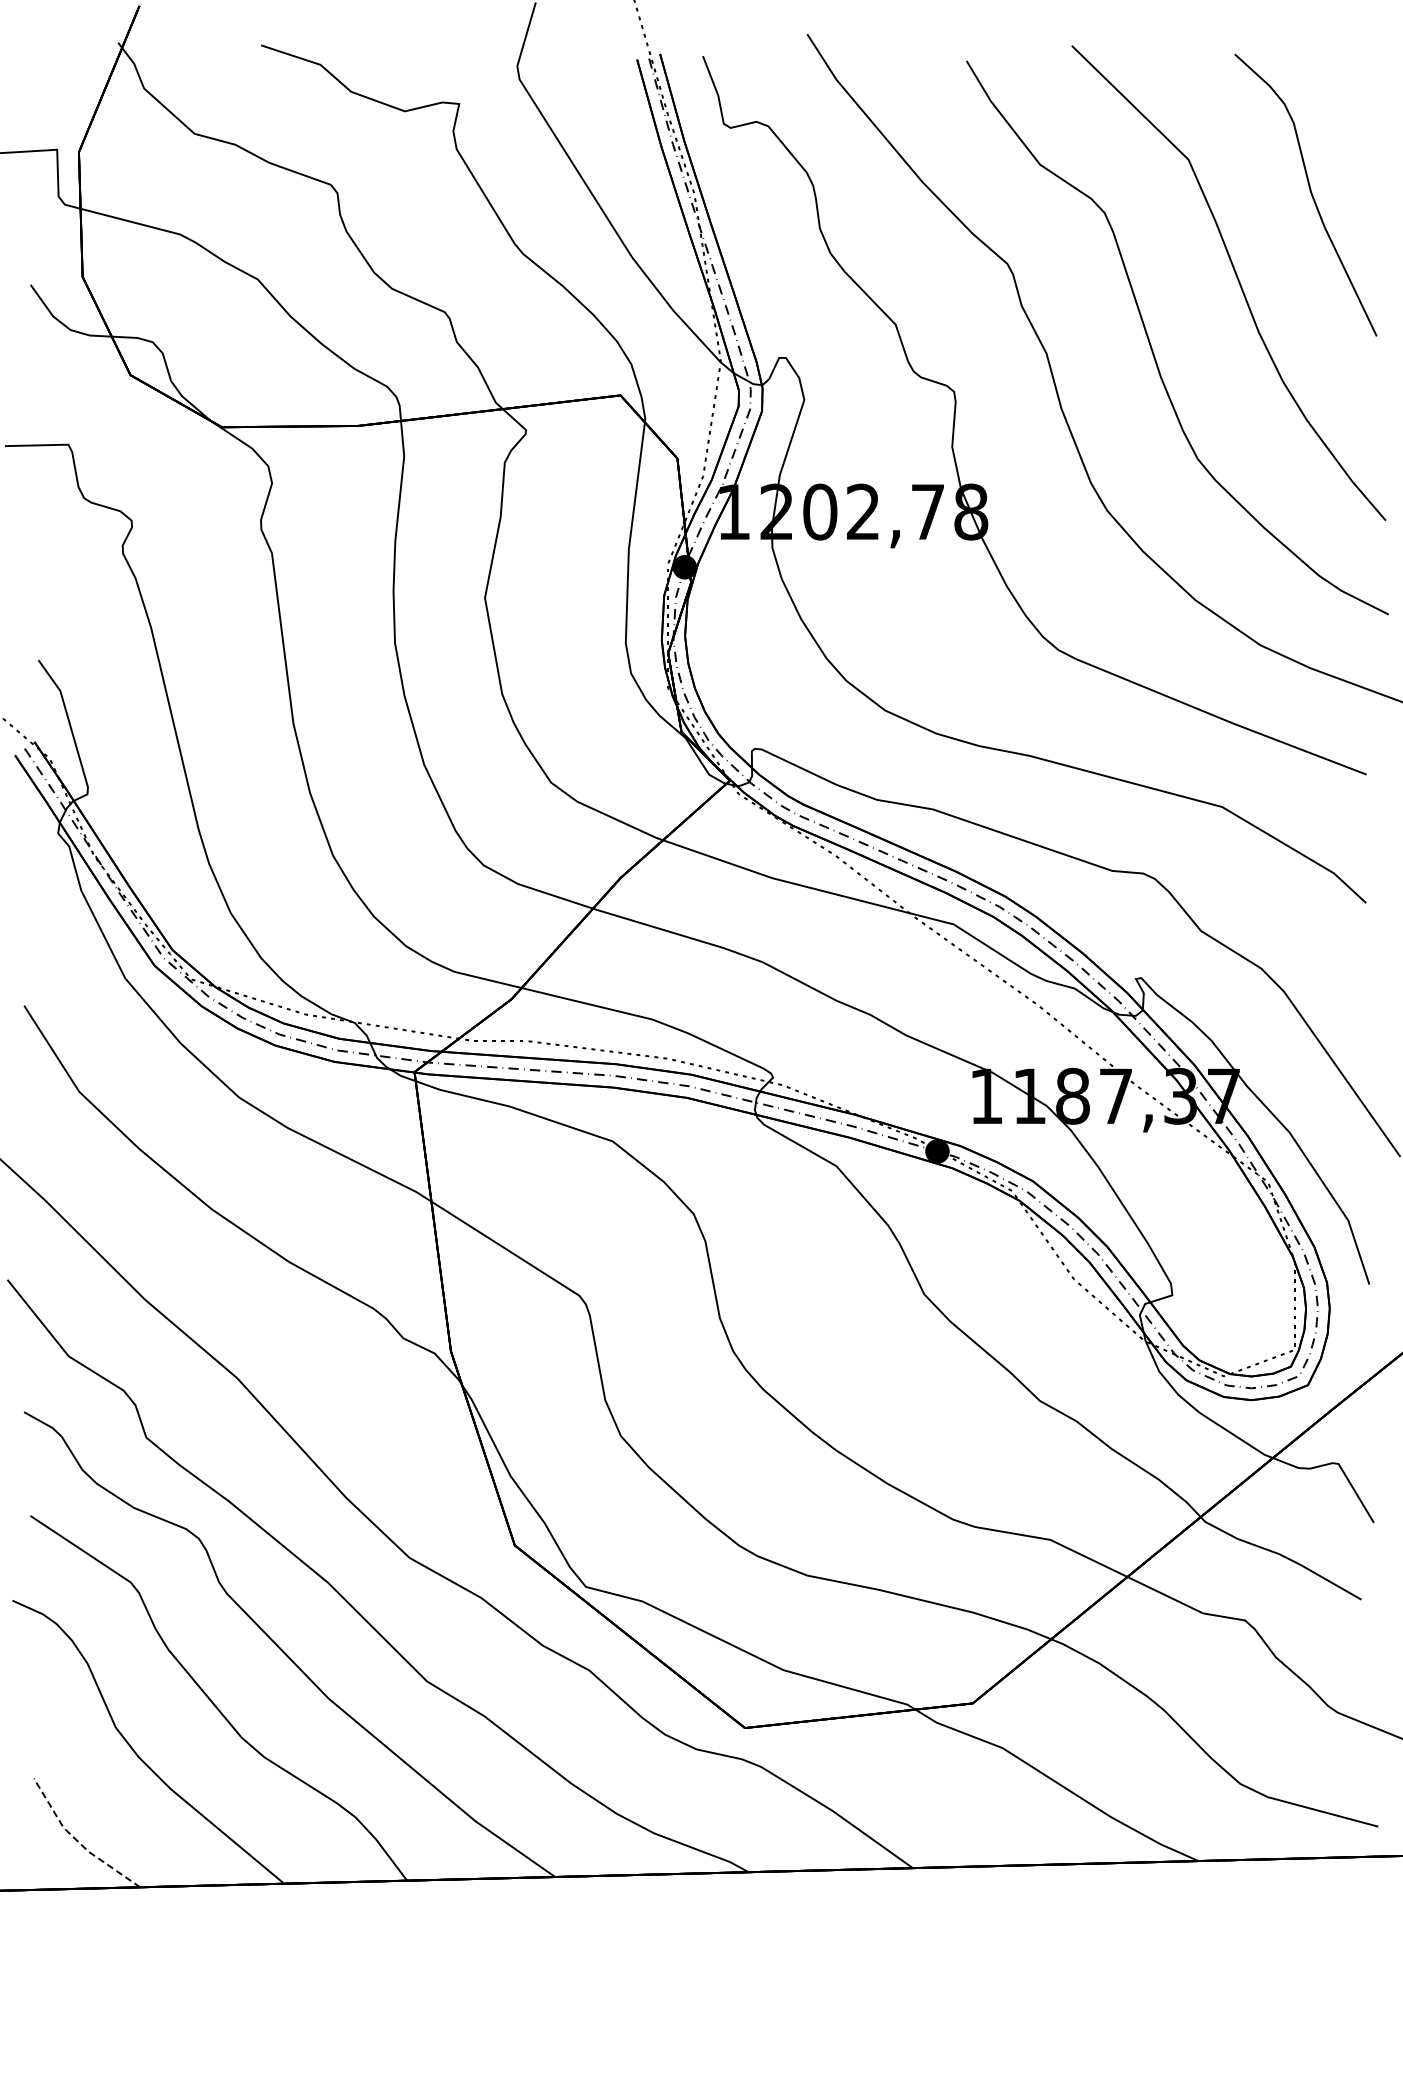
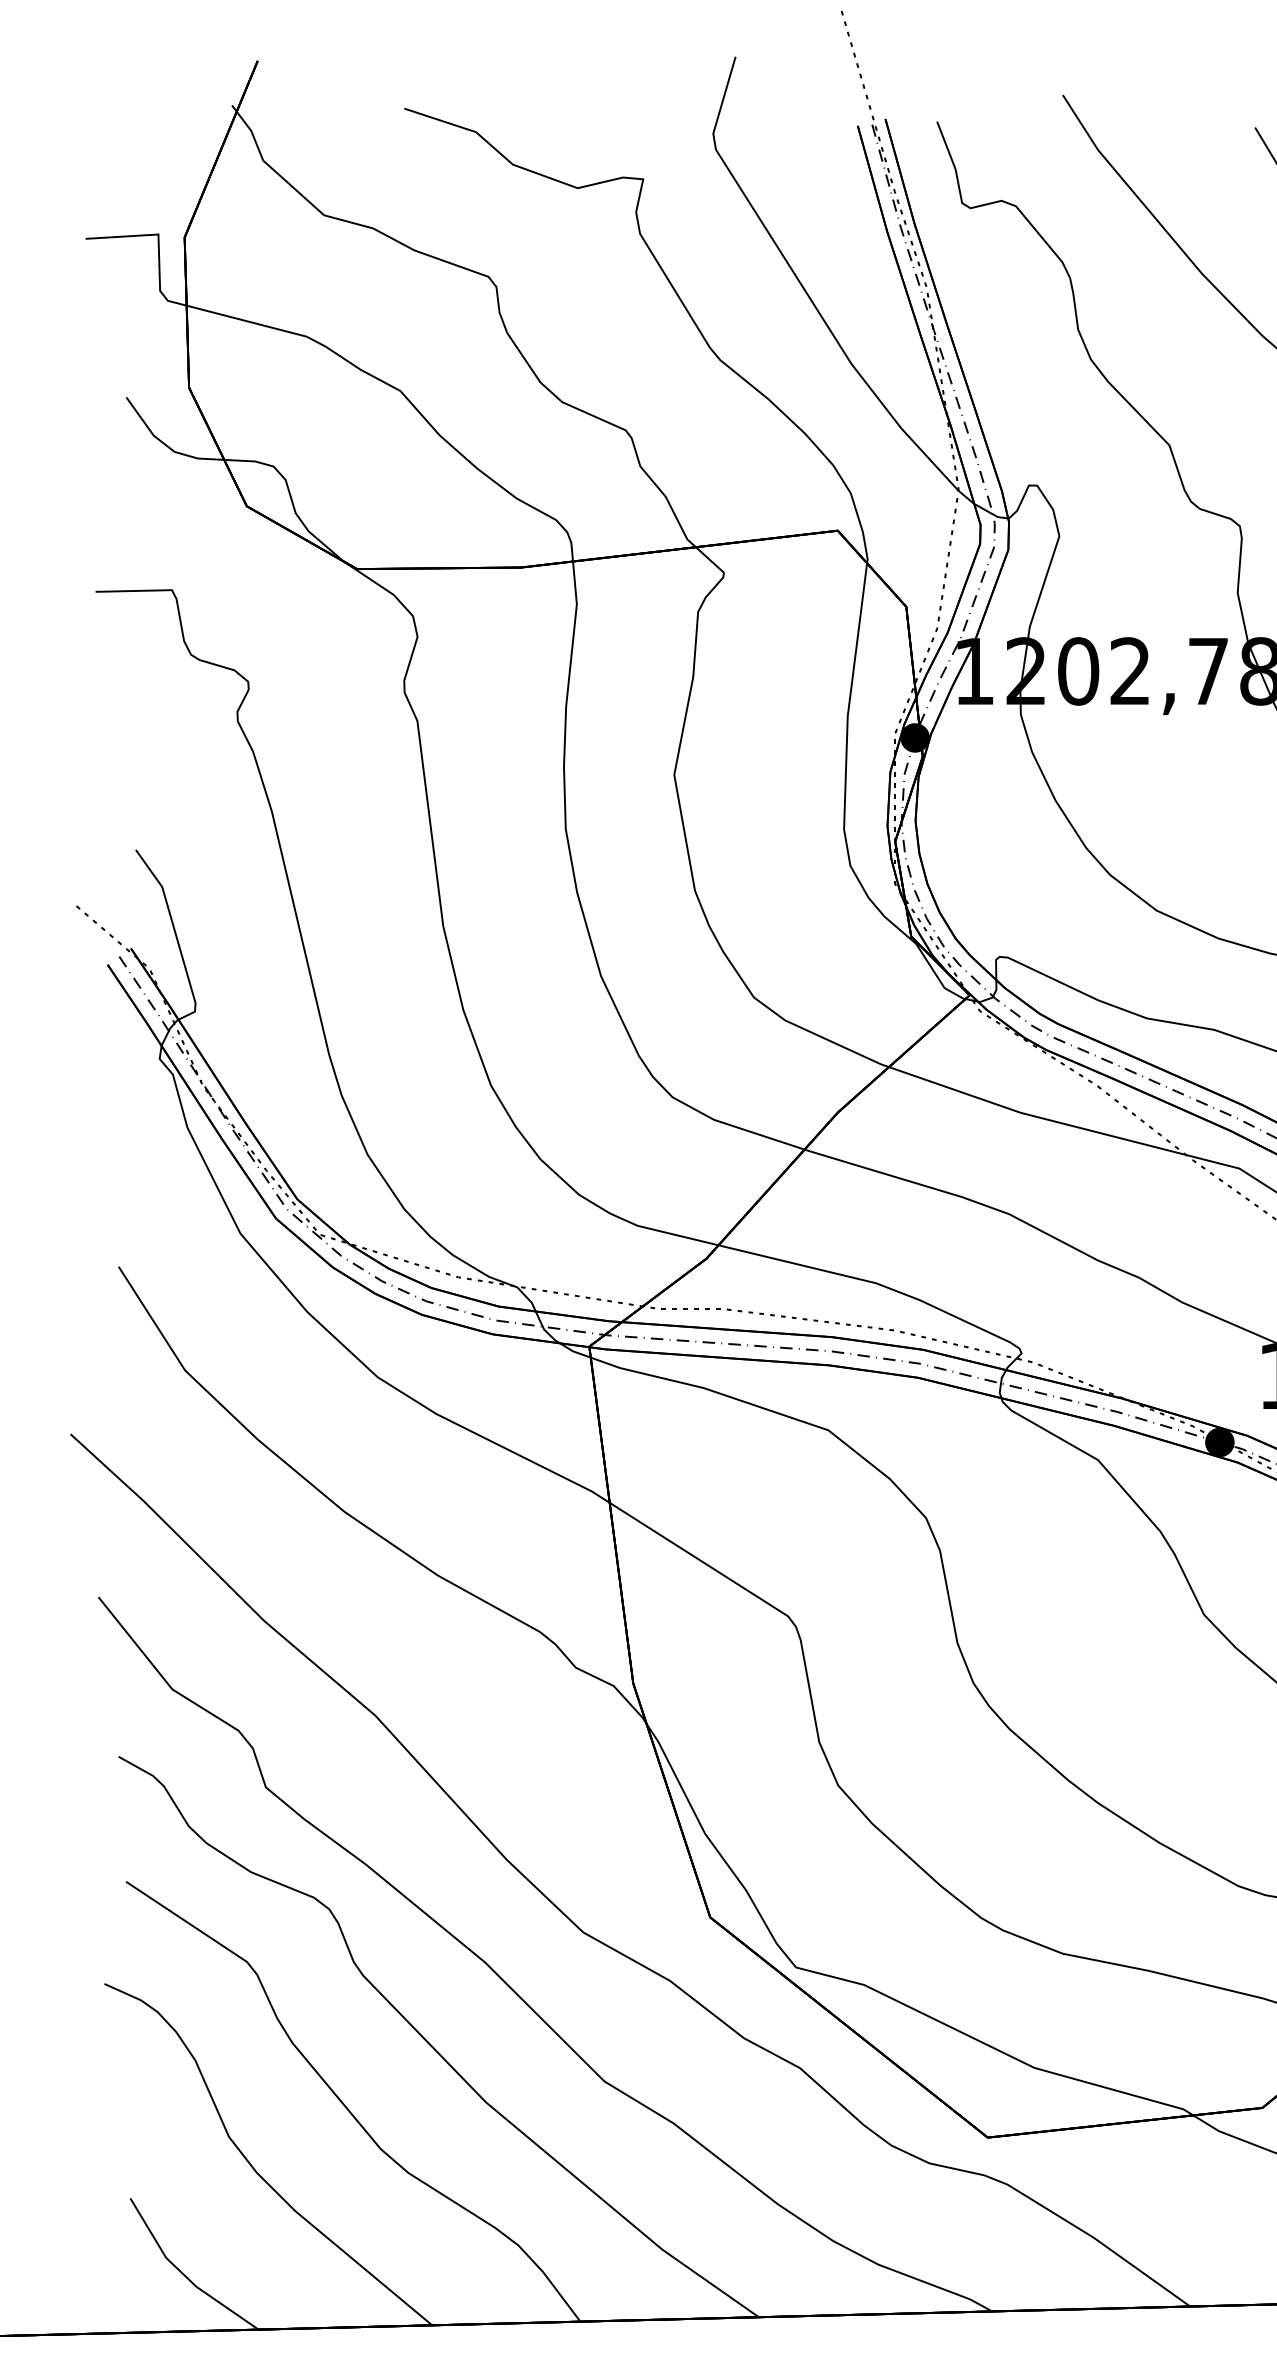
line: (77, 1841) -> (182, 2274), dashed -> solid

